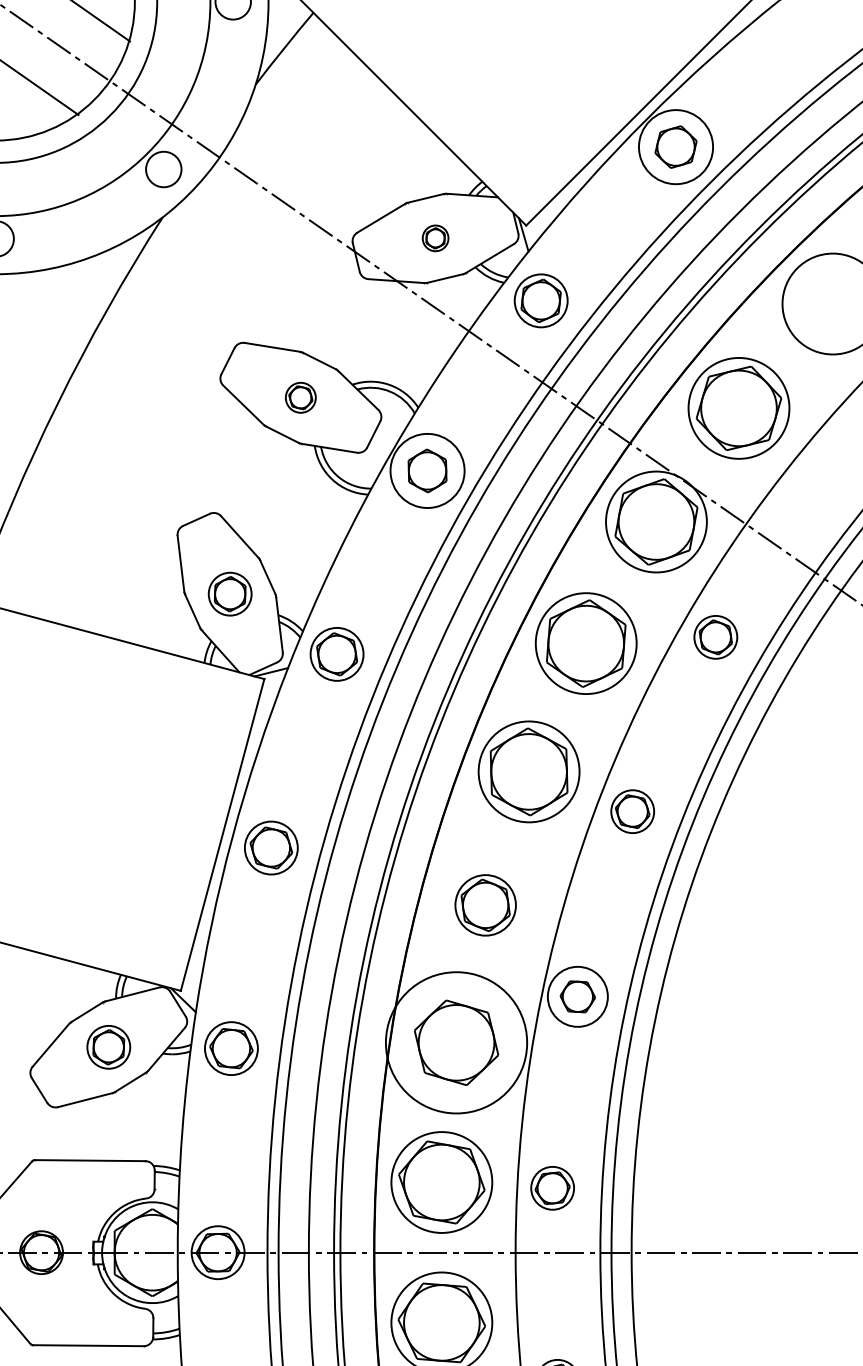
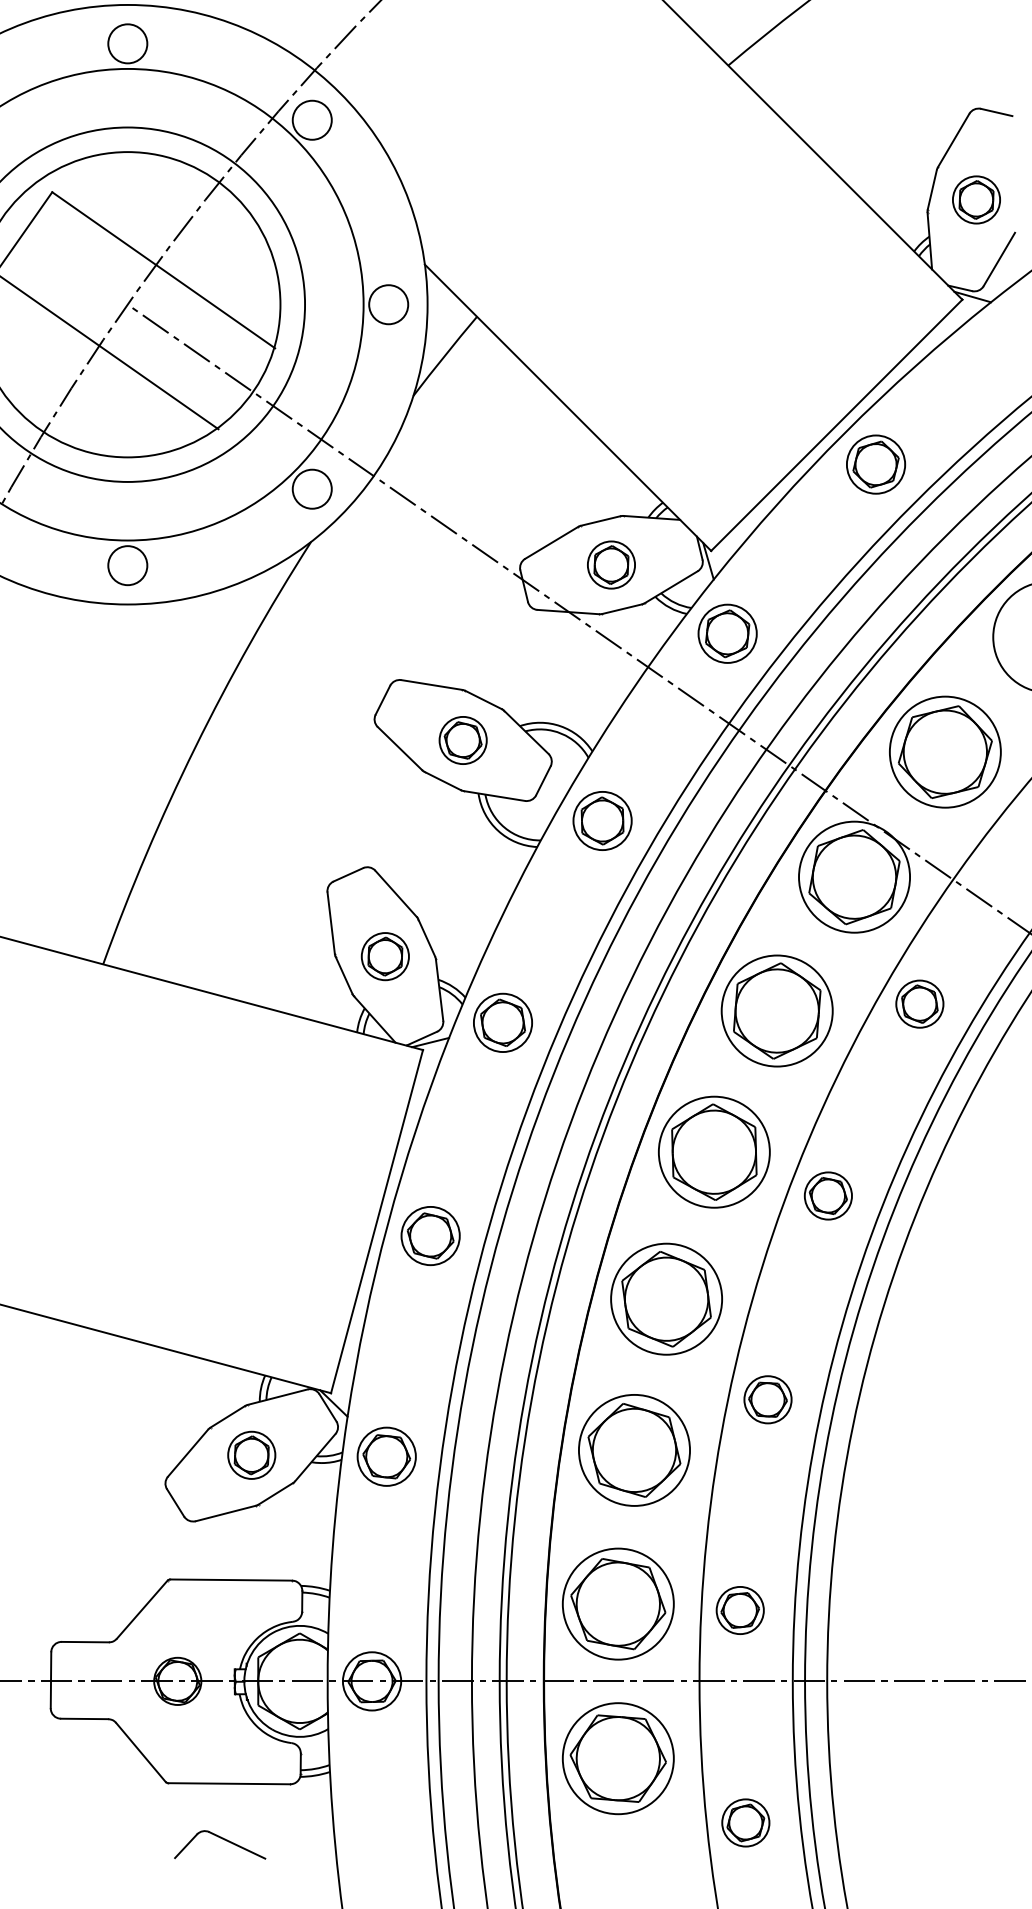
circle: (675, 147) -> (875, 464), size x0.71
part: (435, 237) -> (611, 564), size x1.67
part: (300, 397) -> (462, 740), size x1.43
circle: (427, 470) -> (602, 820), size x0.71
part: (485, 904) -> (666, 1298), size x1.67
circle: (577, 996) -> (767, 1399), size x0.71
circle: (456, 1042) -> (634, 1449), size x0.71

